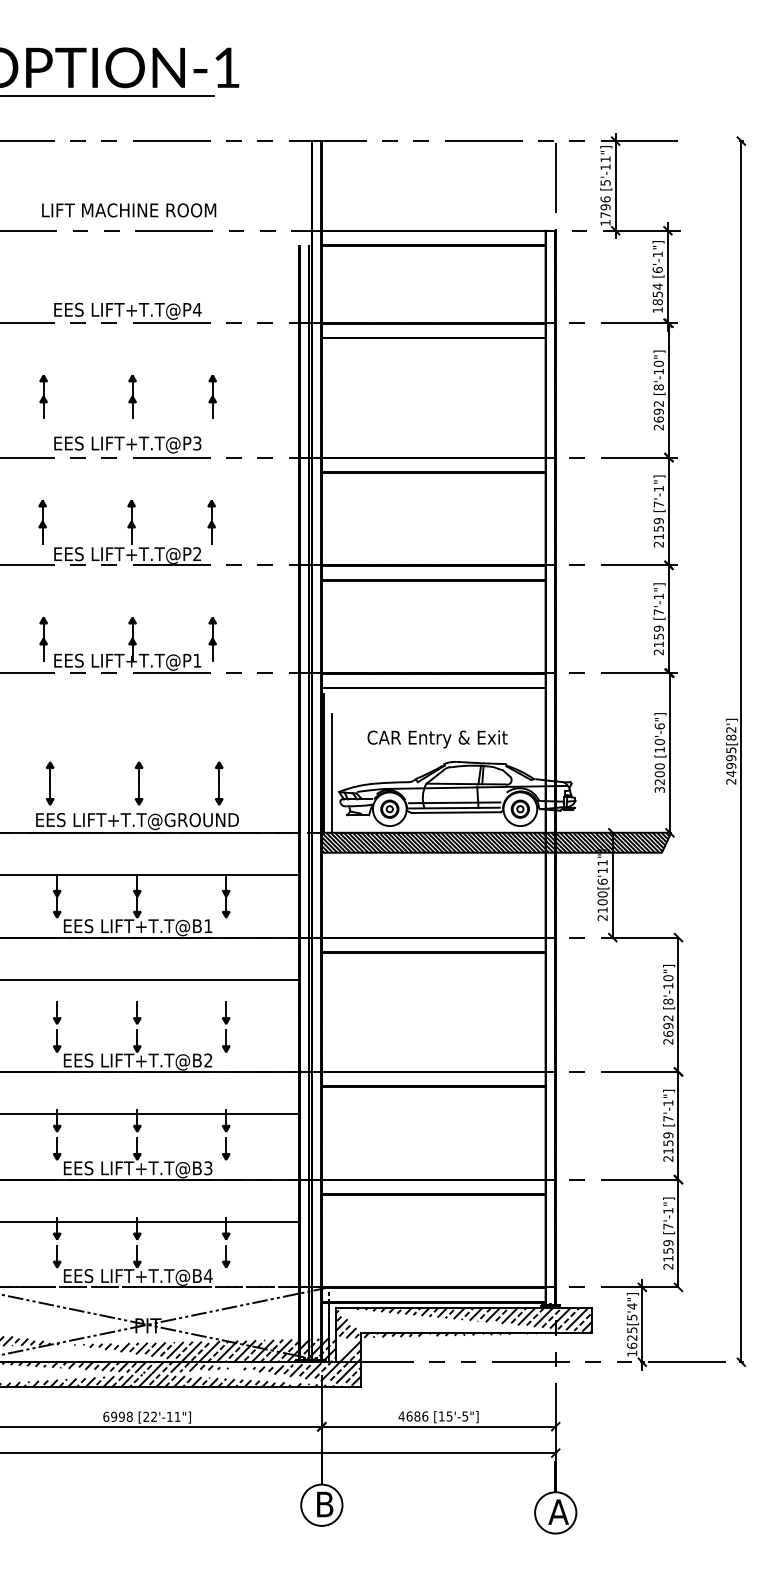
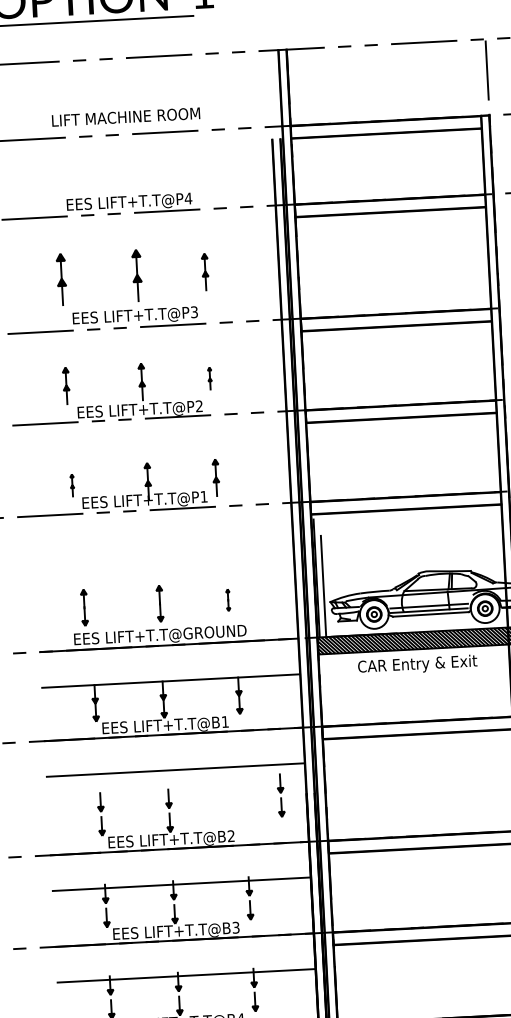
part: (43, 396) -> (61, 279), size x1.4
part: (132, 396) -> (137, 275), size x1.4
part: (211, 522) -> (209, 378), size x0.6
part: (43, 639) -> (72, 485), size x0.6
text: (437, 739) -> (417, 665), moved
part: (219, 783) -> (228, 600), size x0.6
part: (226, 1026) -> (281, 795), moved

